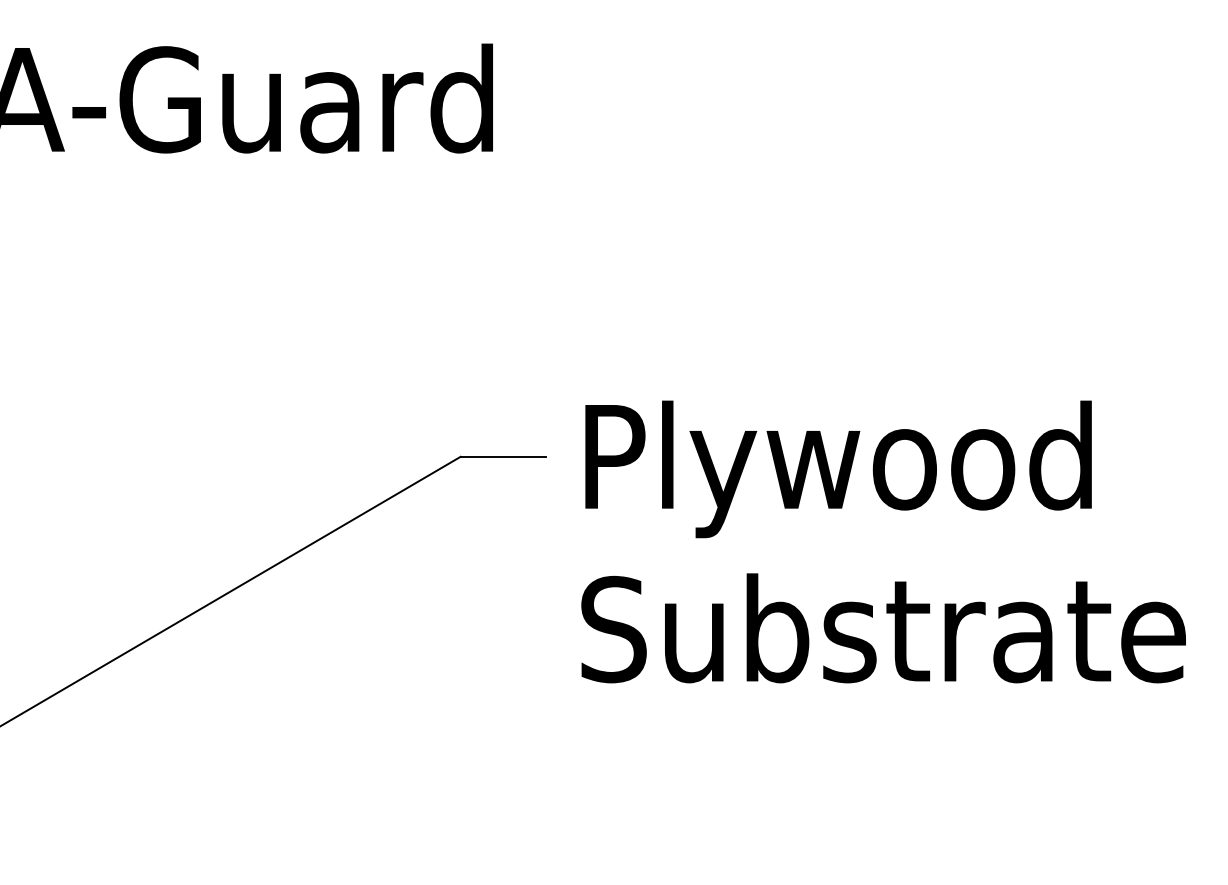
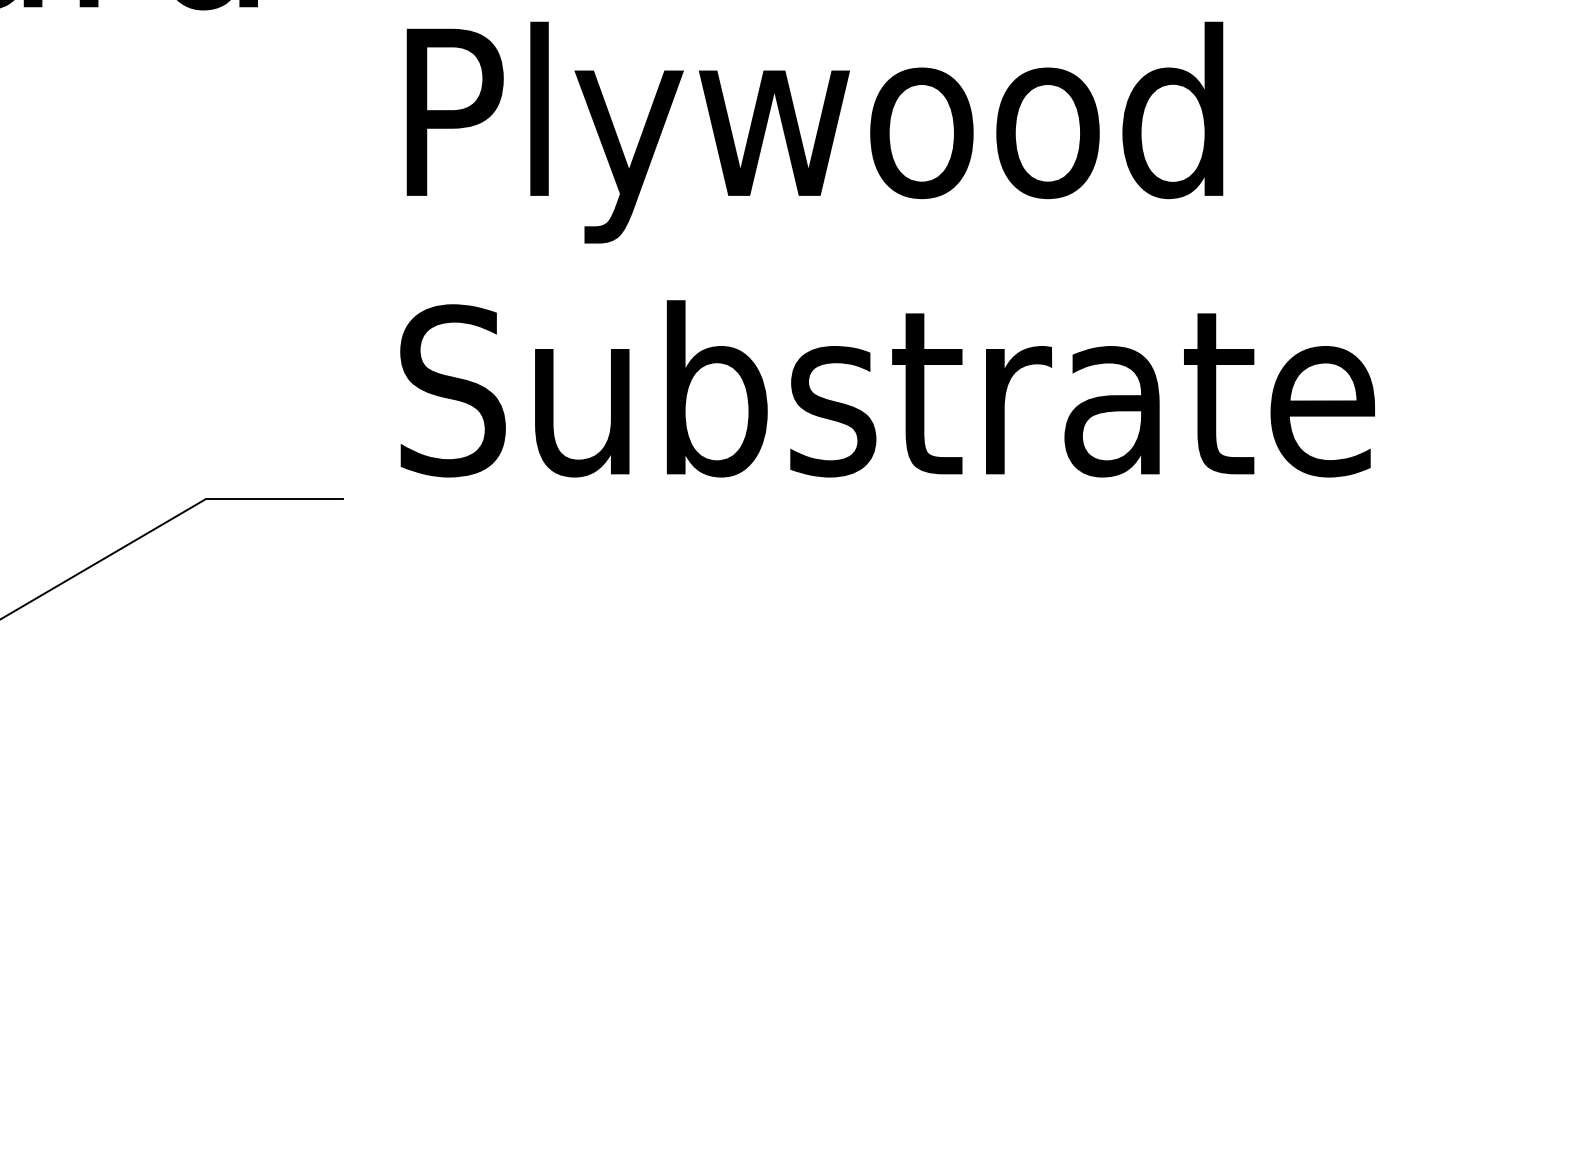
text: (883, 541) -> (887, 248), moved

